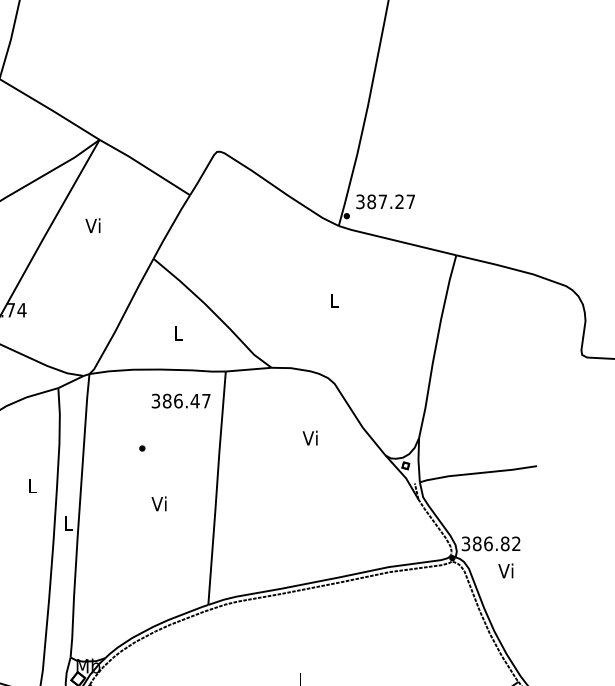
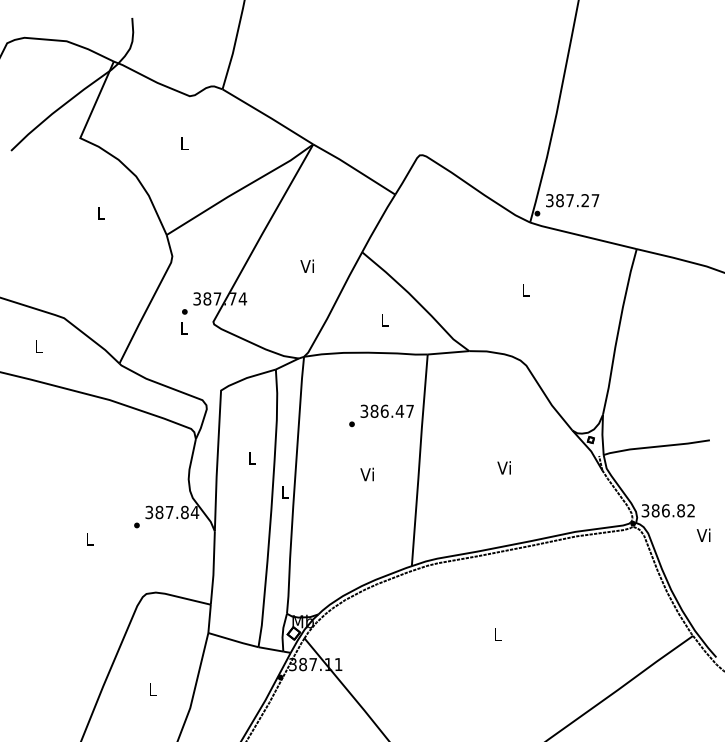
text: (92, 224) -> (306, 265), moved
text: (180, 400) -> (386, 410), moved
text: (309, 437) -> (503, 467), moved
text: (505, 570) -> (703, 534), moved

